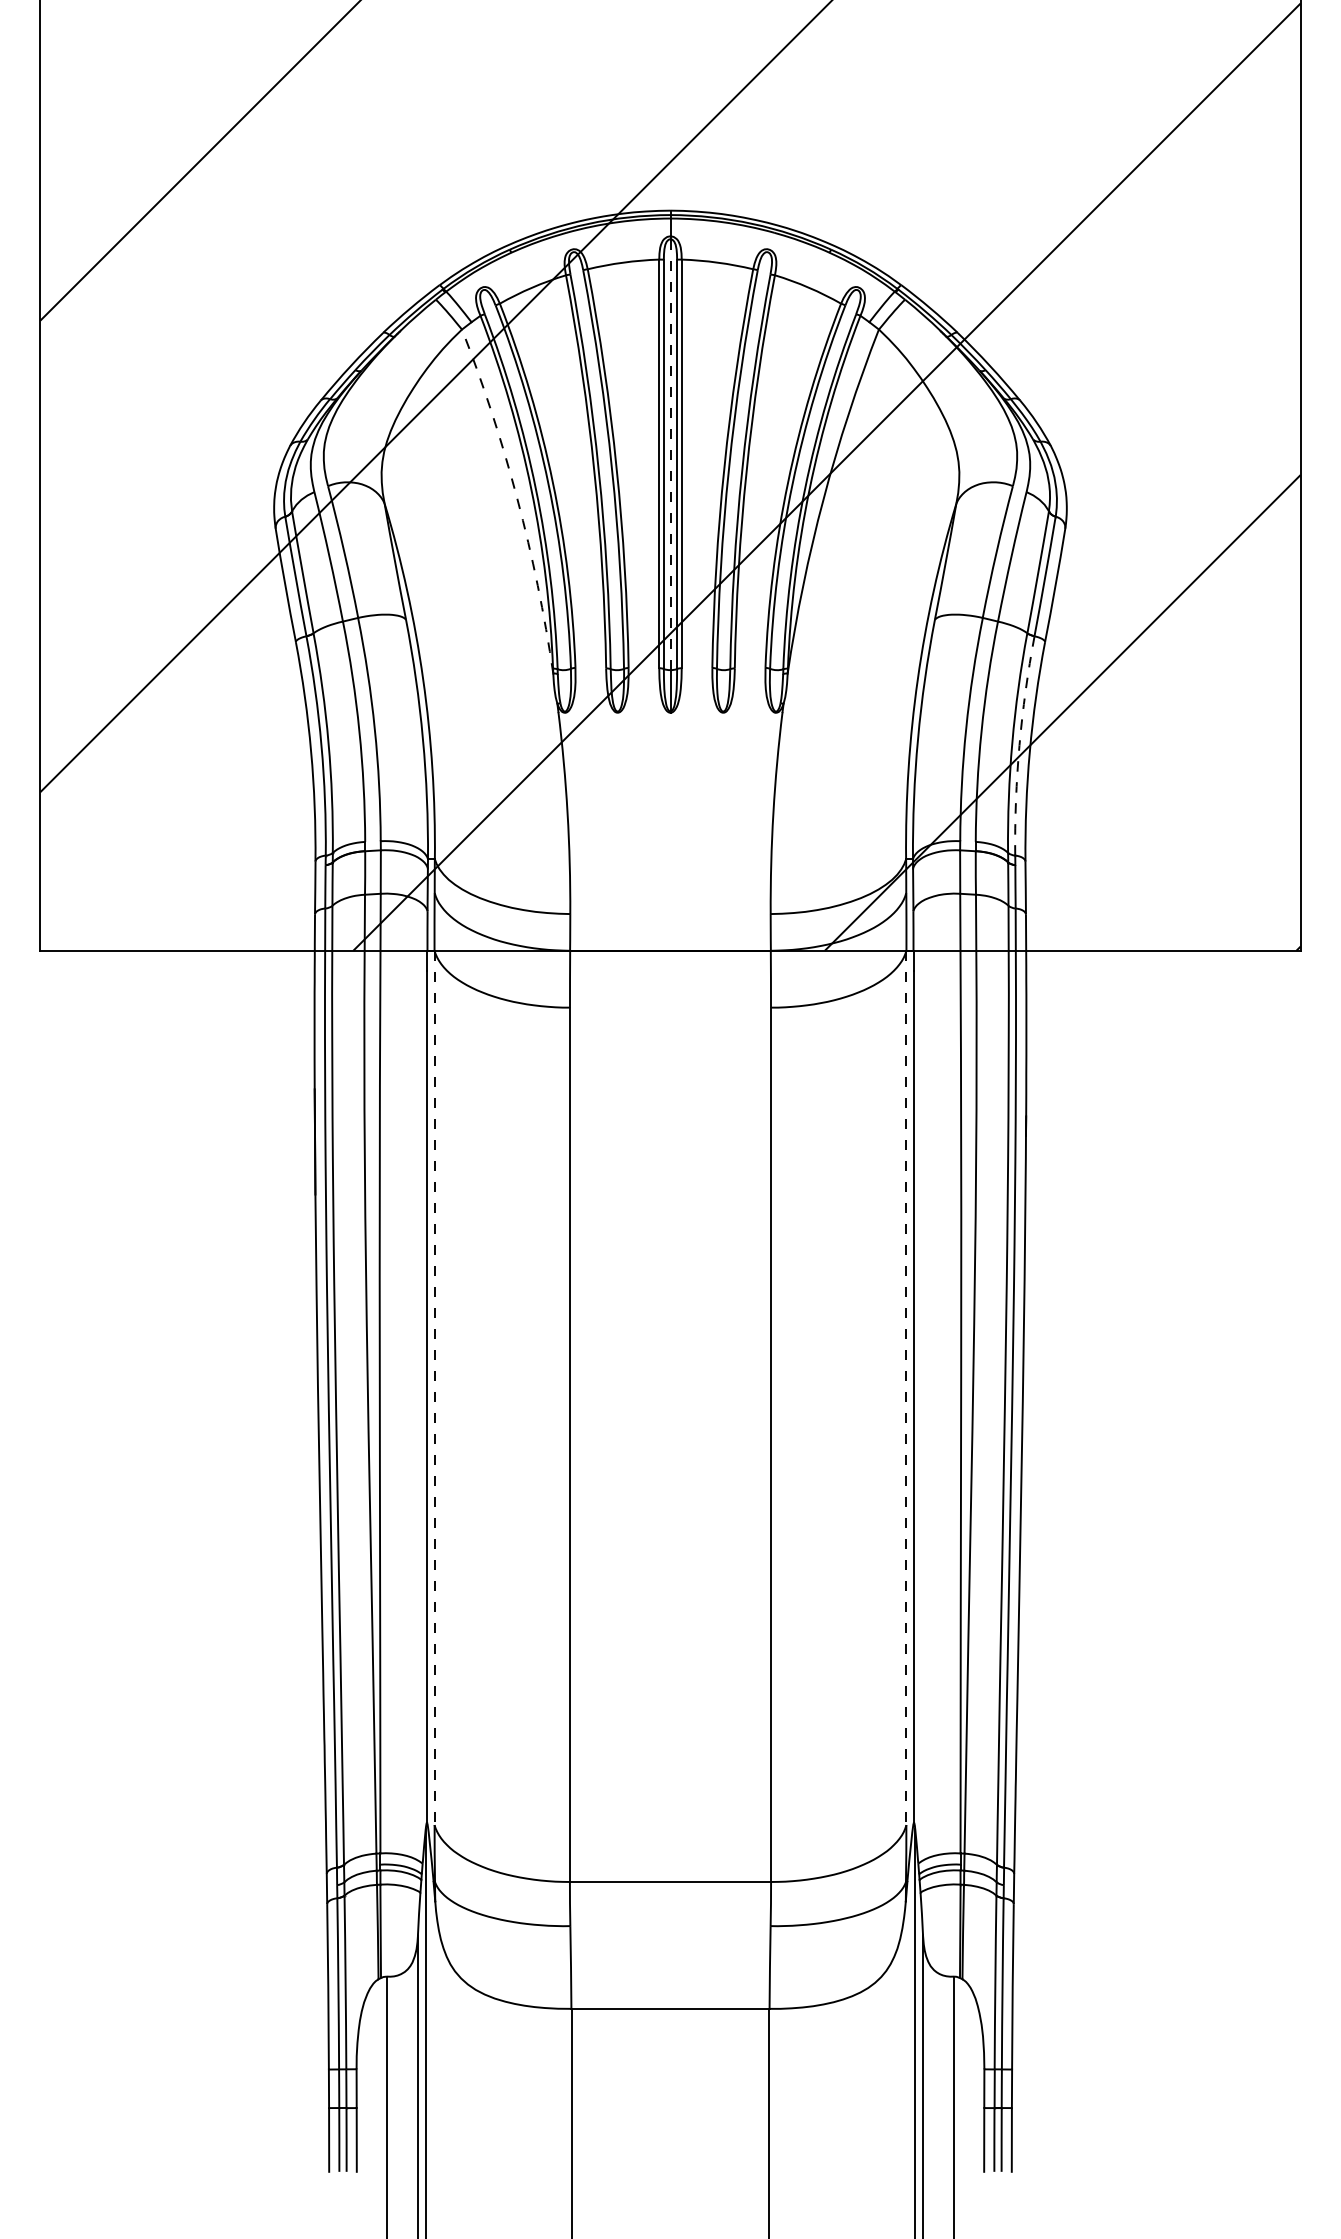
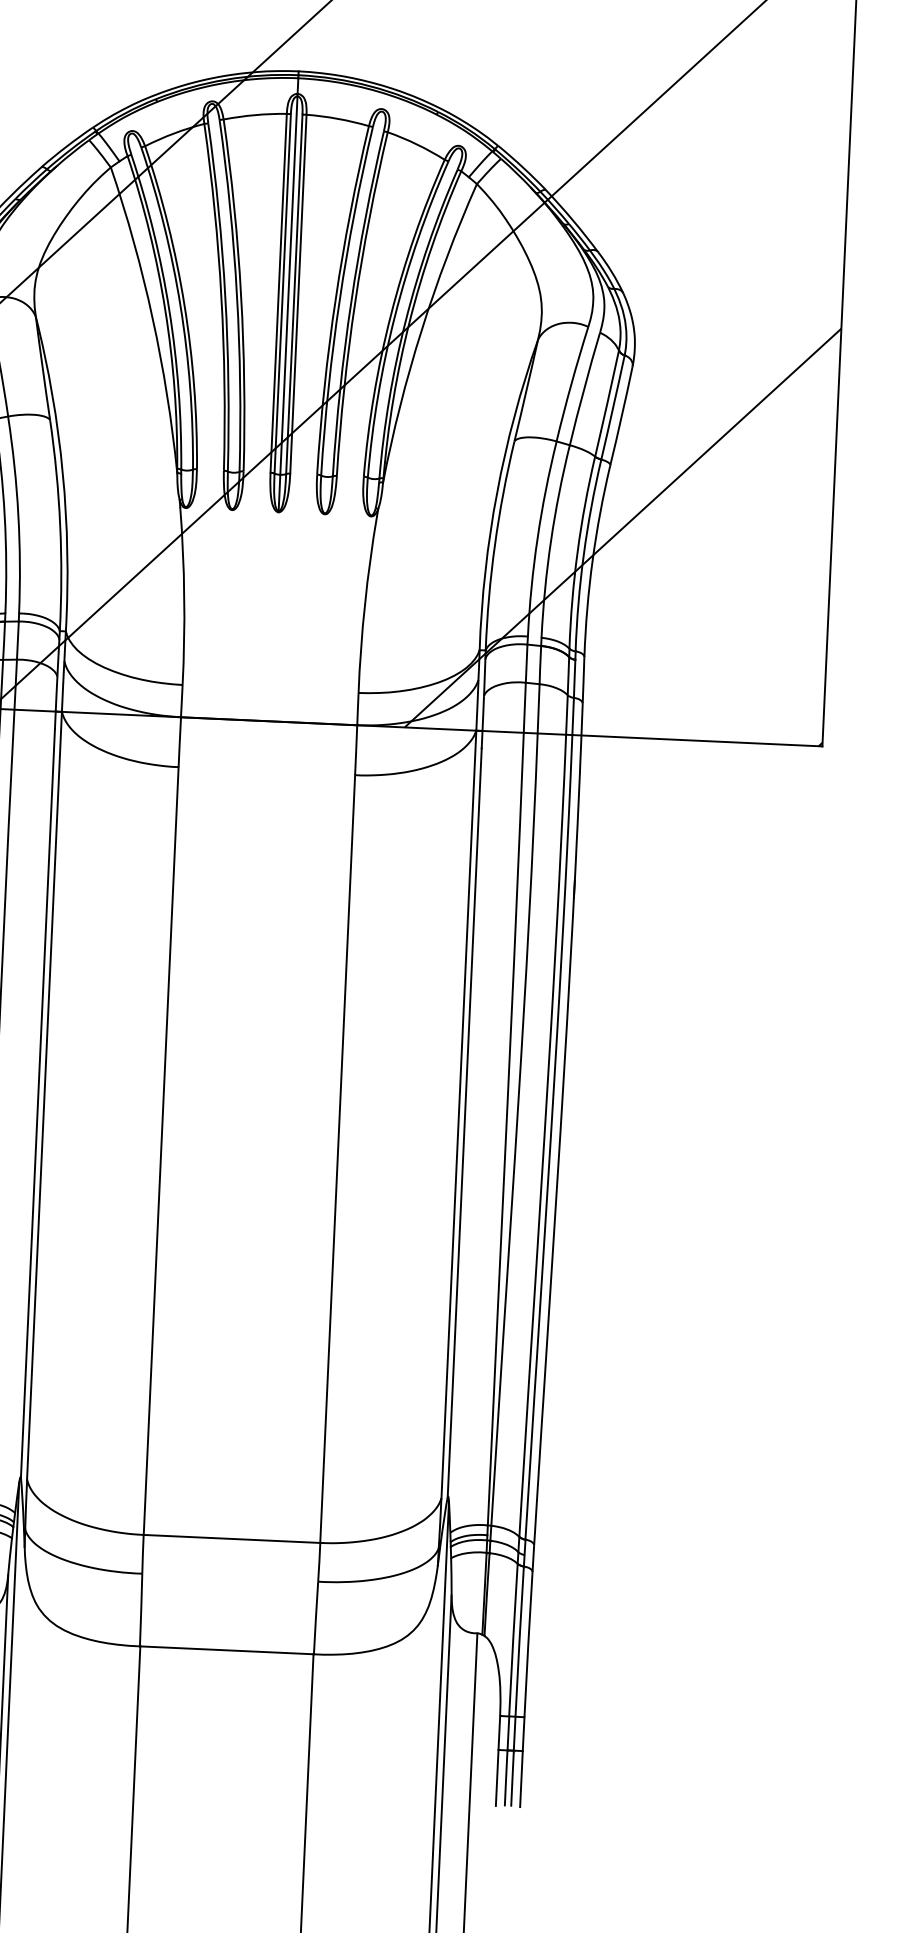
line: (670, 454) -> (288, 285), dashed -> solid
arc: (517, 499) -> (152, 318), dashed -> solid
arc: (1019, 745) -> (583, 554), dashed -> solid
line: (434, 1388) -> (44, 1096), dashed -> solid
line: (906, 1388) -> (458, 1115), dashed -> solid

